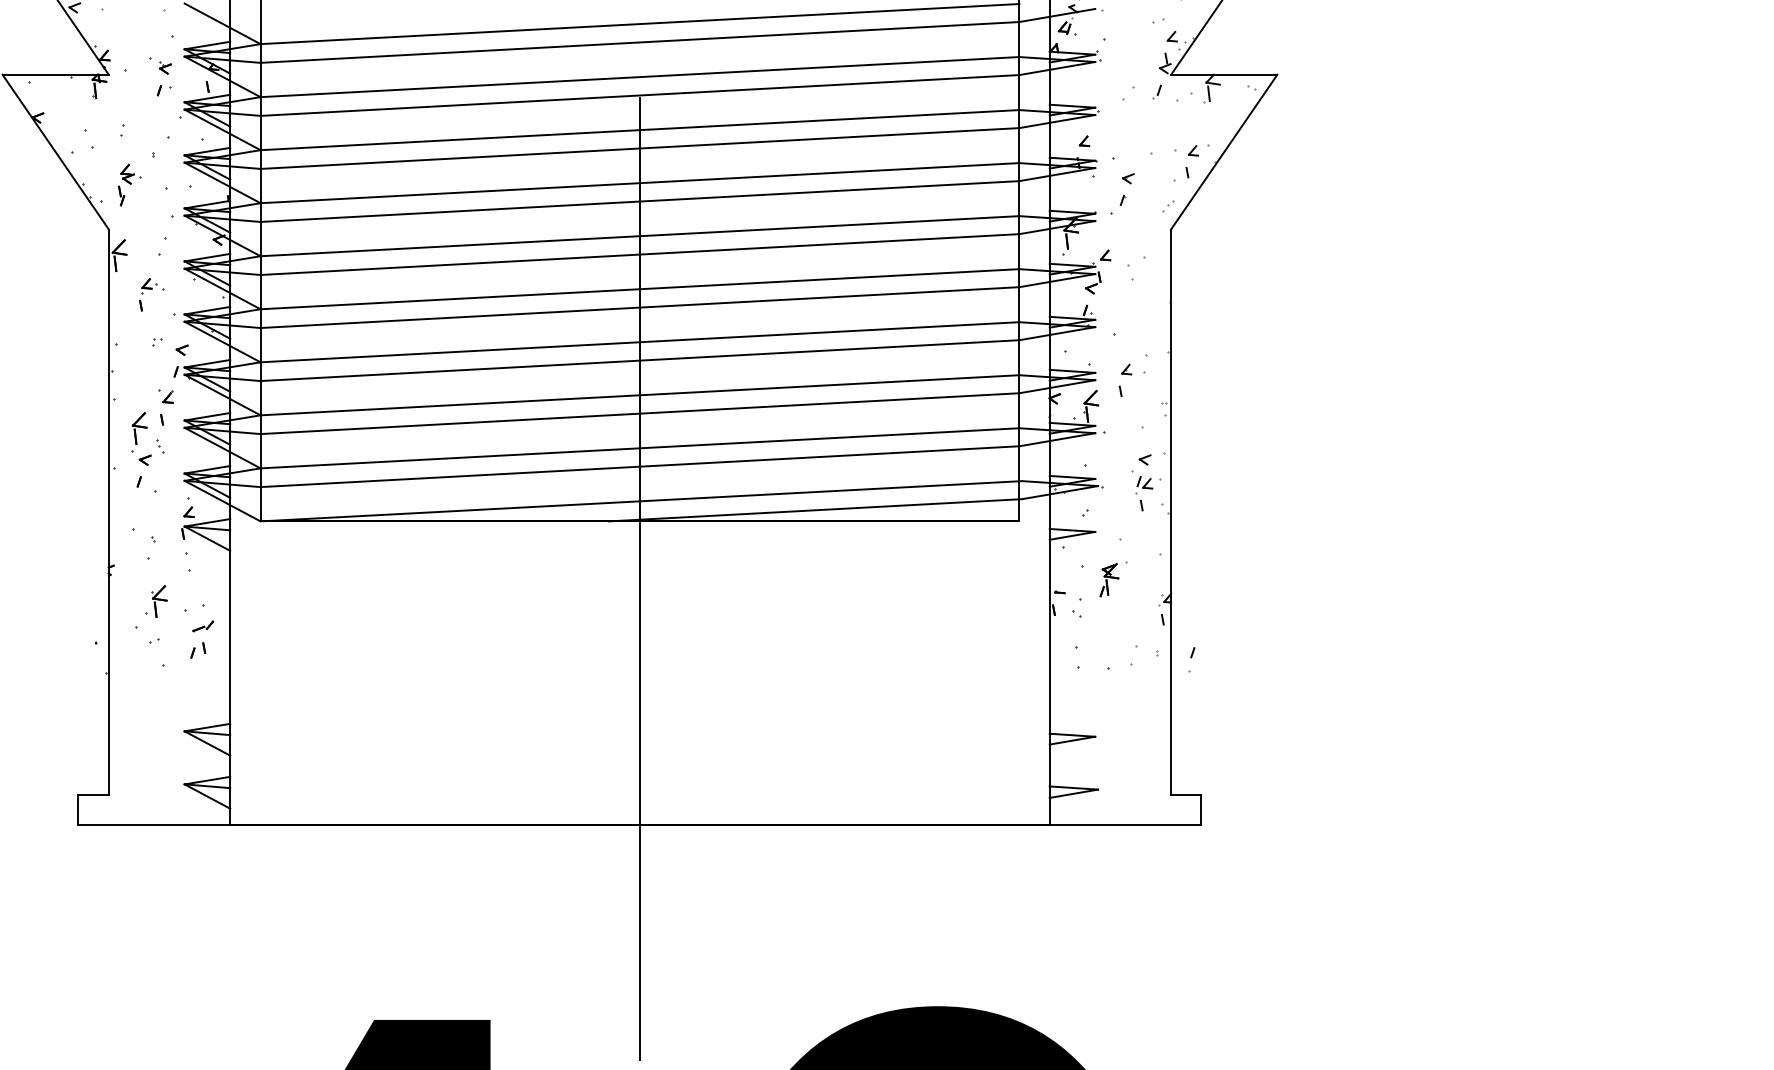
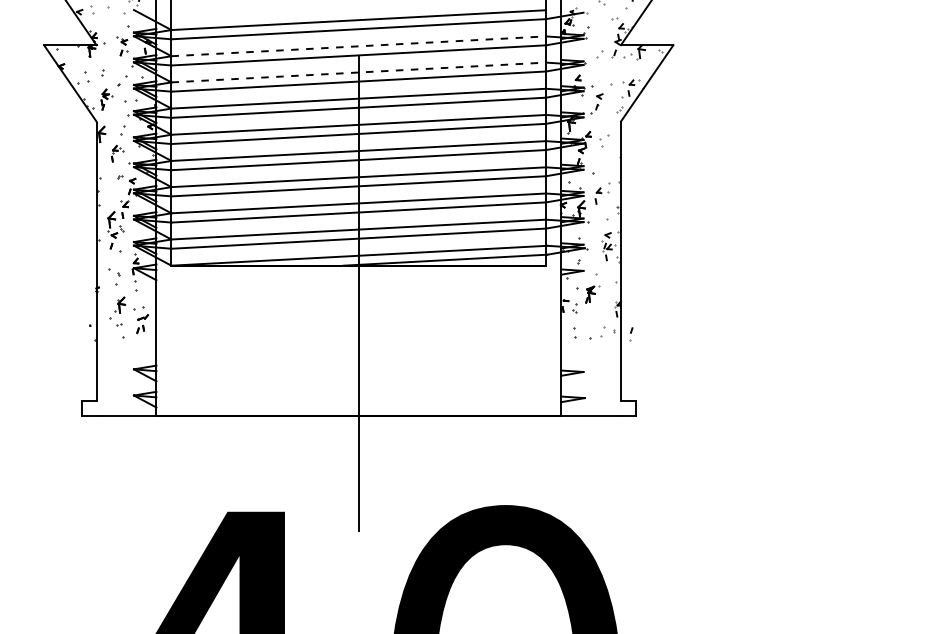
line: (639, 77) -> (358, 46), solid -> dashed
line: (639, 130) -> (358, 72), solid -> dashed

